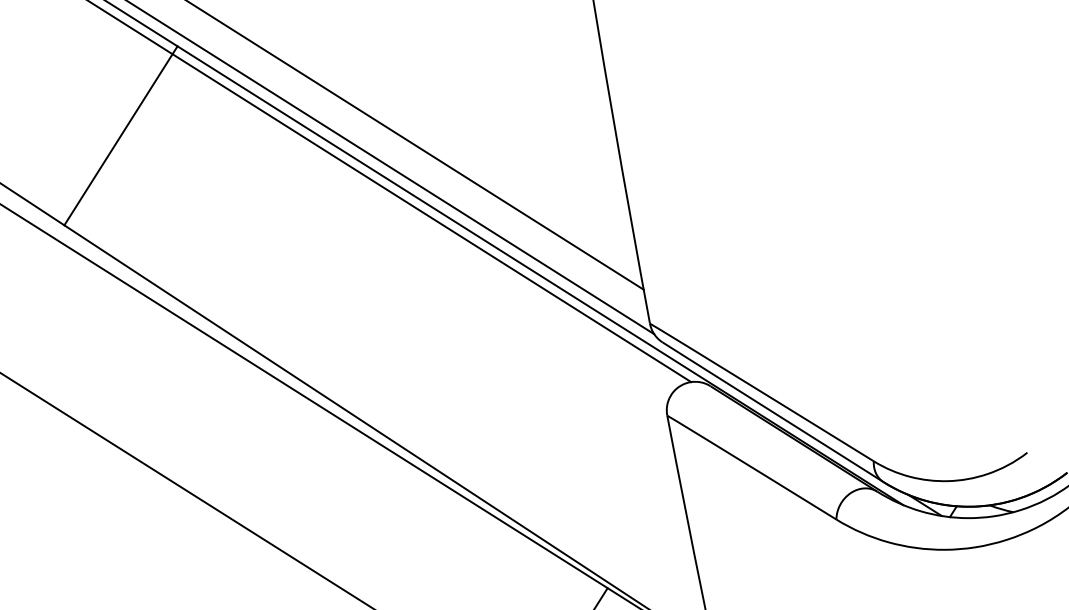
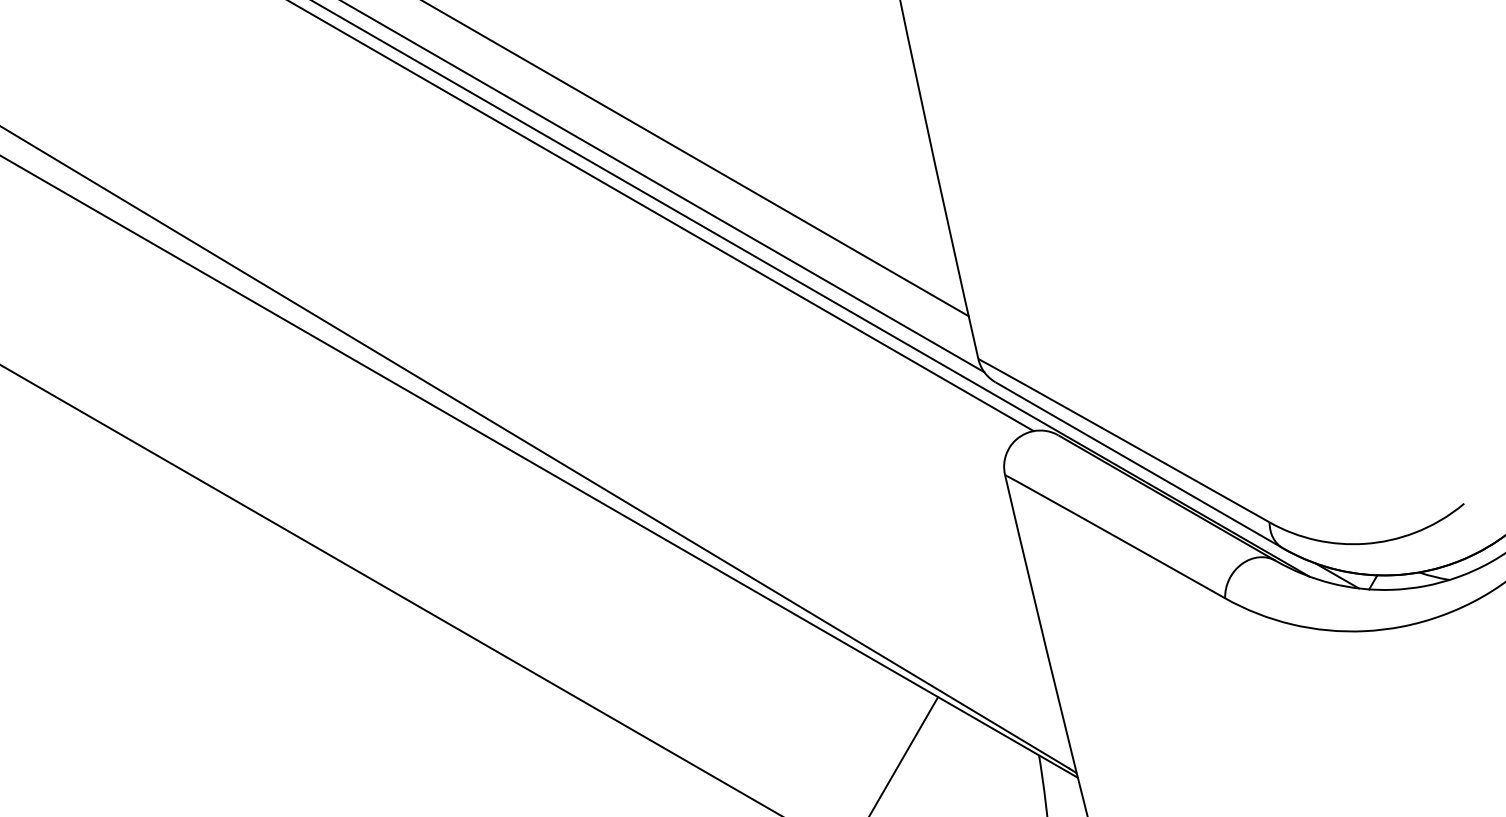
line: (120, 135) -> (296, 147), removed

